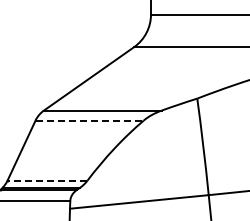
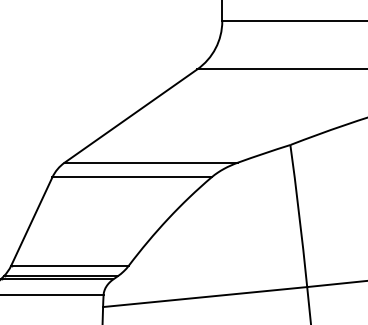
line: (90, 120) -> (133, 177), dashed -> solid
line: (47, 180) -> (69, 265), dashed -> solid

